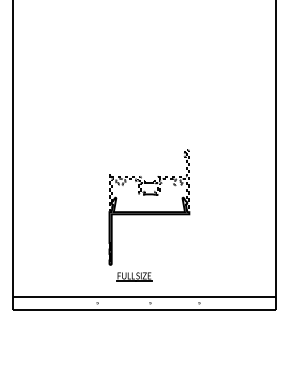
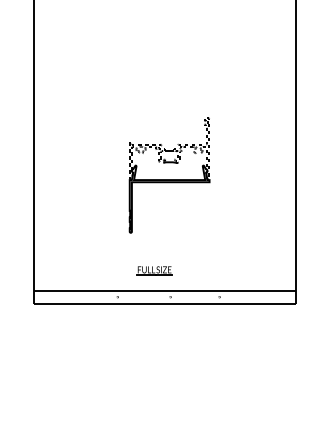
part: (149, 207) -> (169, 175), moved

